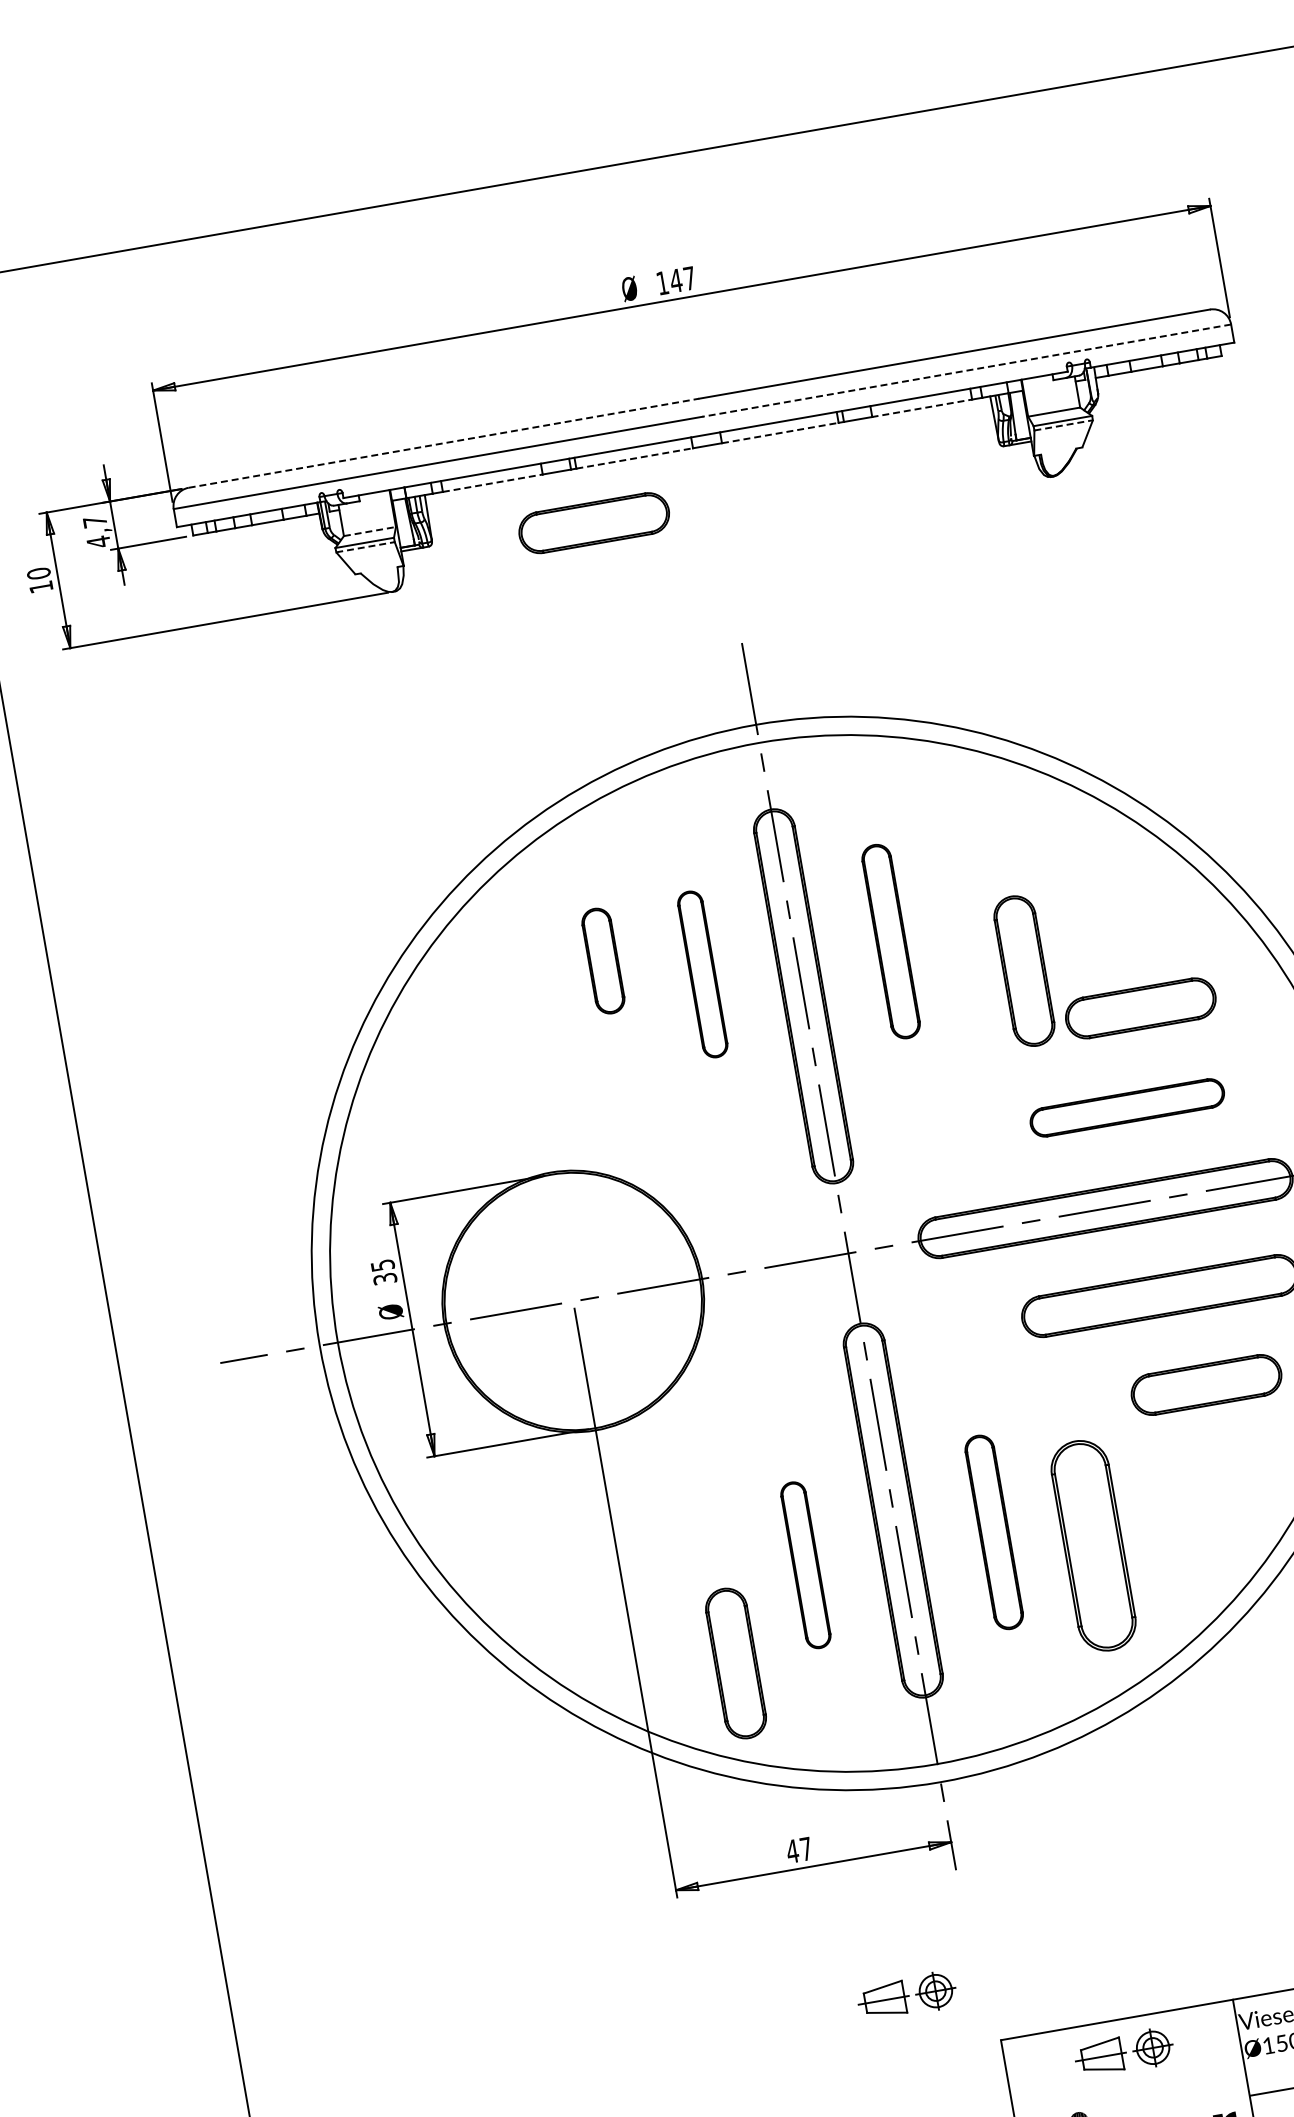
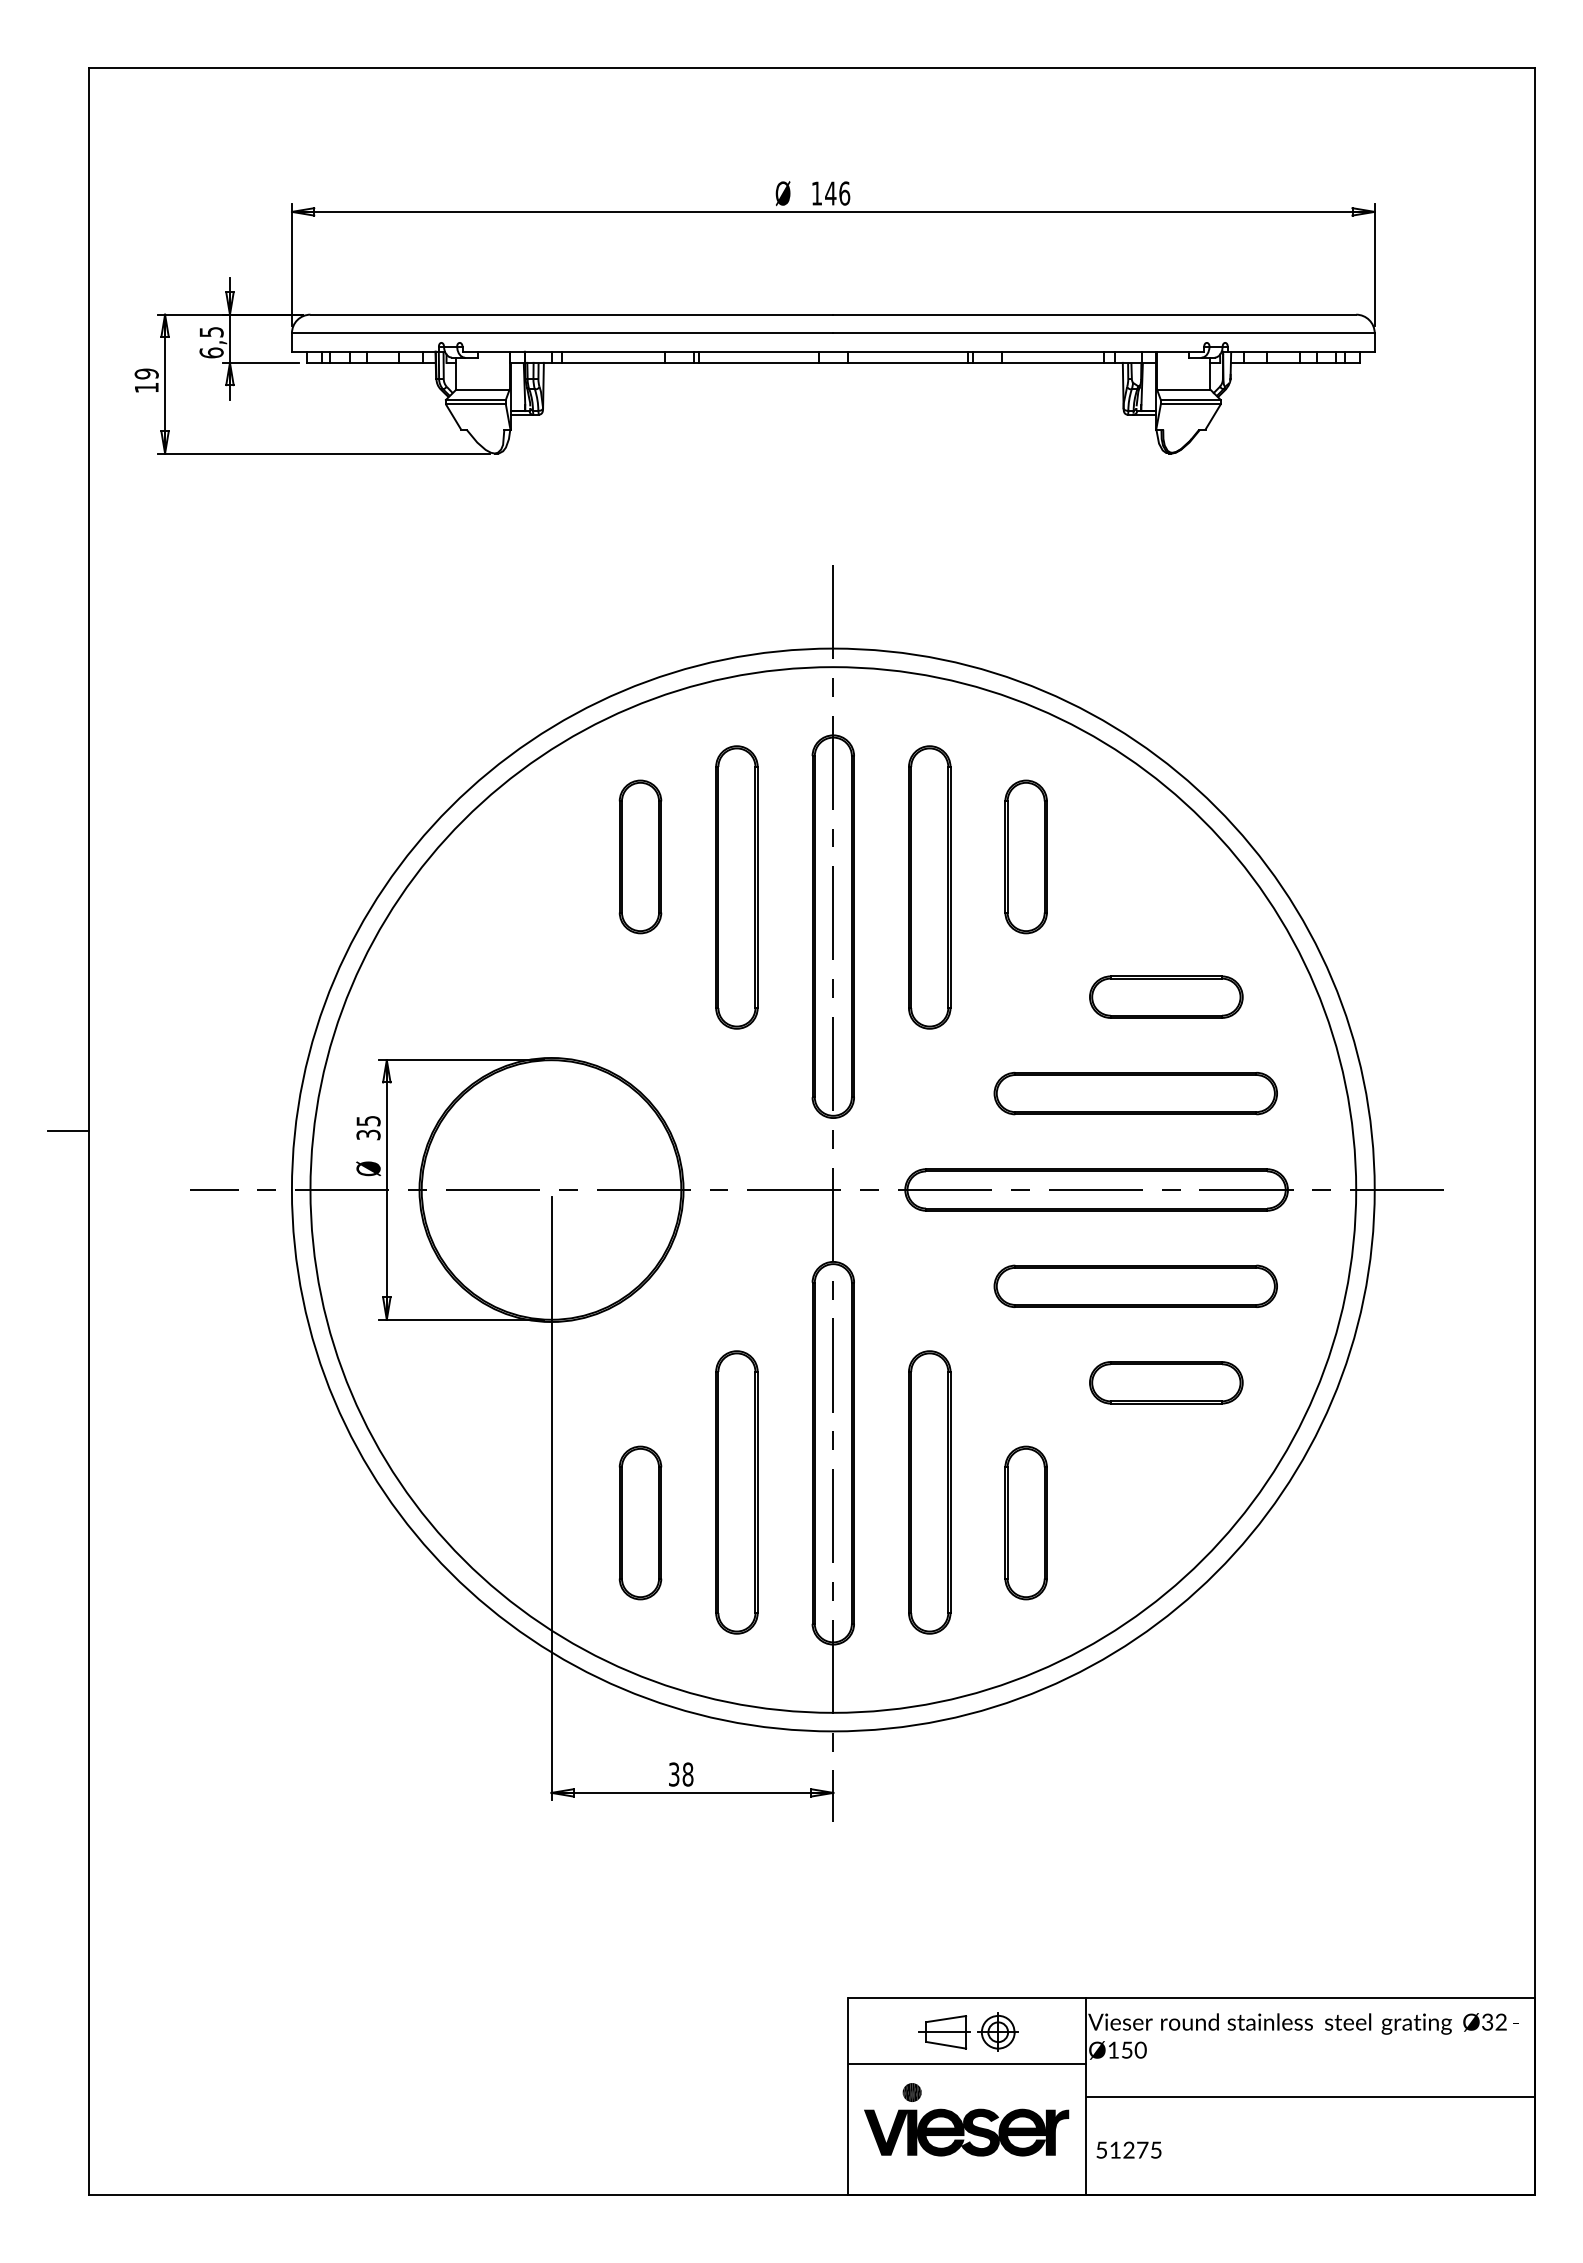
text: (689, 278) -> (844, 193), 147 -> 146
line: (967, 370) -> (1104, 333), dashed -> solid
line: (922, 407) -> (1053, 362), dashed -> solid
line: (1063, 425) -> (1190, 404), dashed -> solid
line: (779, 432) -> (907, 362), dashed -> solid
line: (444, 442) -> (572, 314), dashed -> solid
line: (634, 458) -> (758, 362), dashed -> solid
line: (493, 482) -> (614, 362), dashed -> solid
part: (594, 522) -> (707, 419), removed
text: (96, 531) -> (211, 342), 4,7 -> 6,5
line: (370, 531) -> (483, 389), dashed -> solid
line: (365, 547) -> (475, 404), dashed -> solid
text: (38, 573) -> (146, 373), 10 -> 19
part: (890, 941) -> (929, 887), size x1.43
part: (603, 960) -> (640, 856), size x1.43
part: (1023, 970) -> (1025, 856), moved
part: (702, 974) -> (736, 887), size x1.67
part: (1127, 1107) -> (1135, 1093), size x1.43
line: (90, 1326) -> (67, 1131), added
part: (993, 1532) -> (929, 1492), size x1.43
part: (1092, 1545) -> (1025, 1522), size x0.71
part: (805, 1565) -> (736, 1492), size x1.67
part: (735, 1663) -> (640, 1522), moved
text: (798, 1850) -> (680, 1774), 47 -> 38
part: (906, 1995) -> (762, 1937), removed
line: (1127, 2084) -> (966, 2064), added

